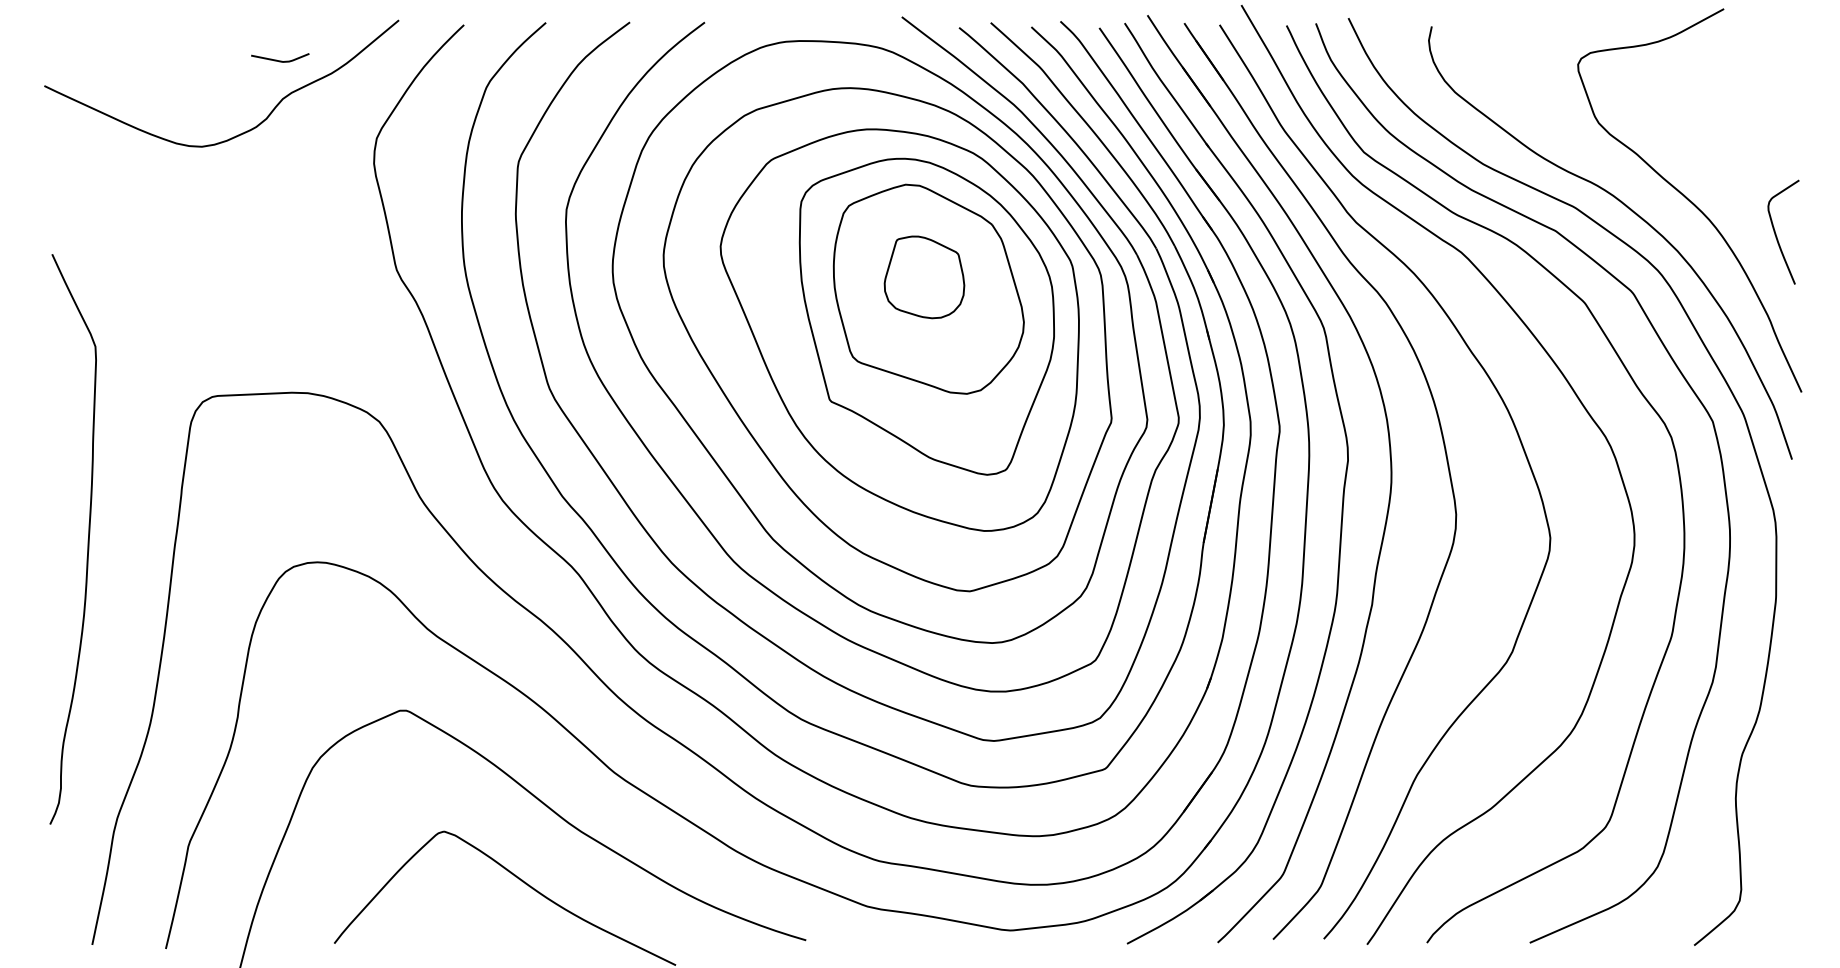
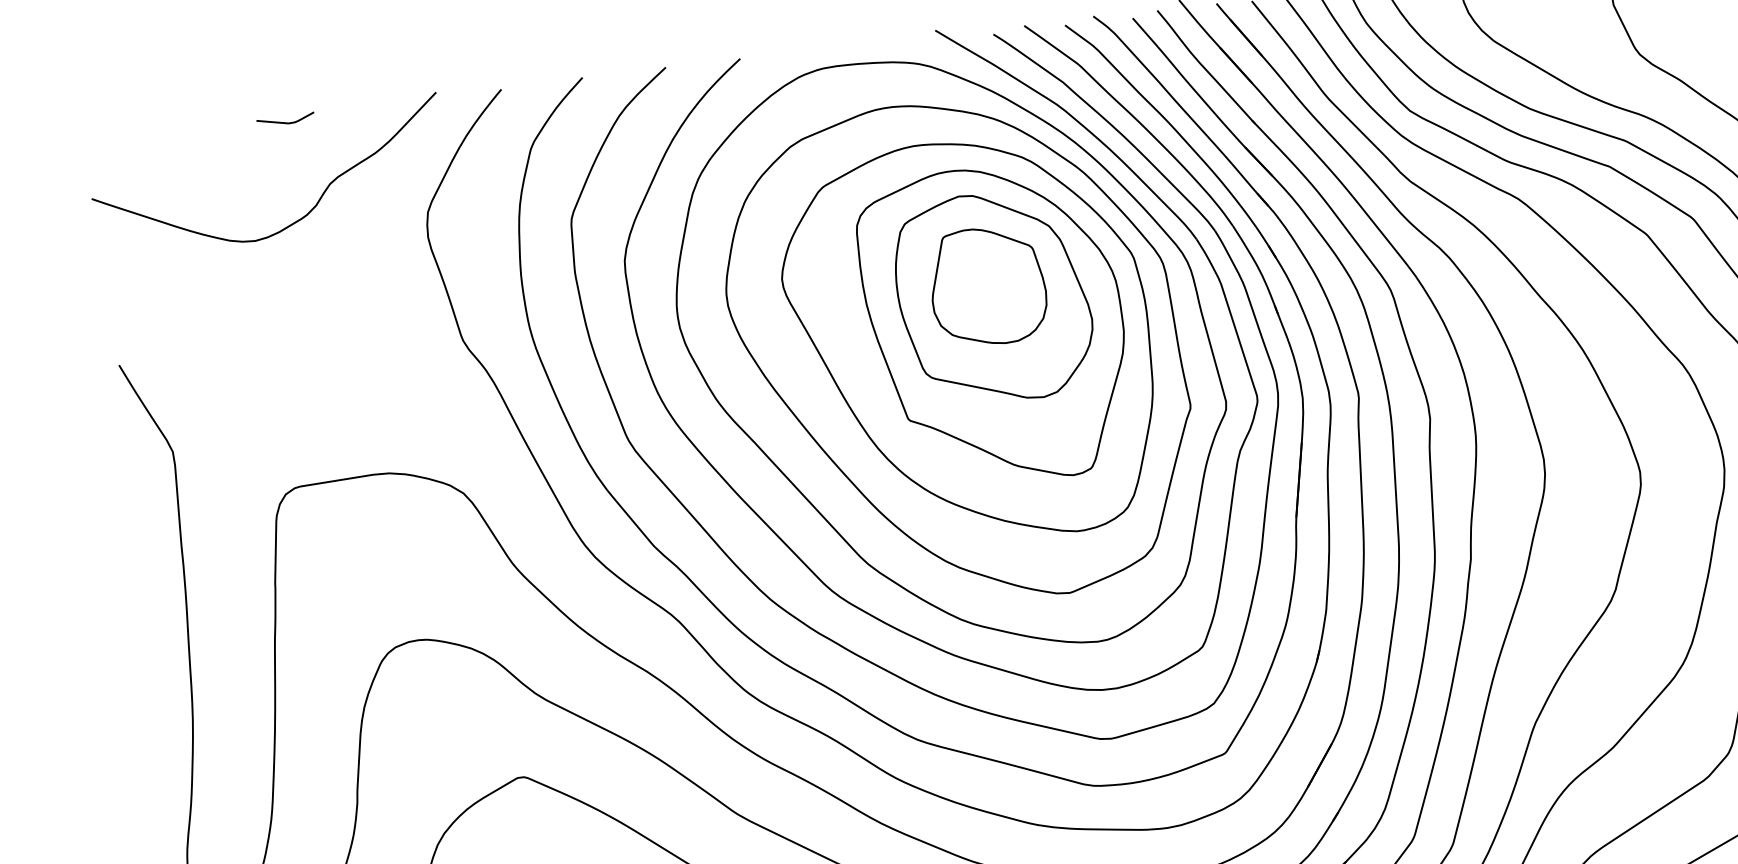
curve: (280, 60) -> (286, 122), moved
part: (924, 277) -> (988, 286), size x1.43

